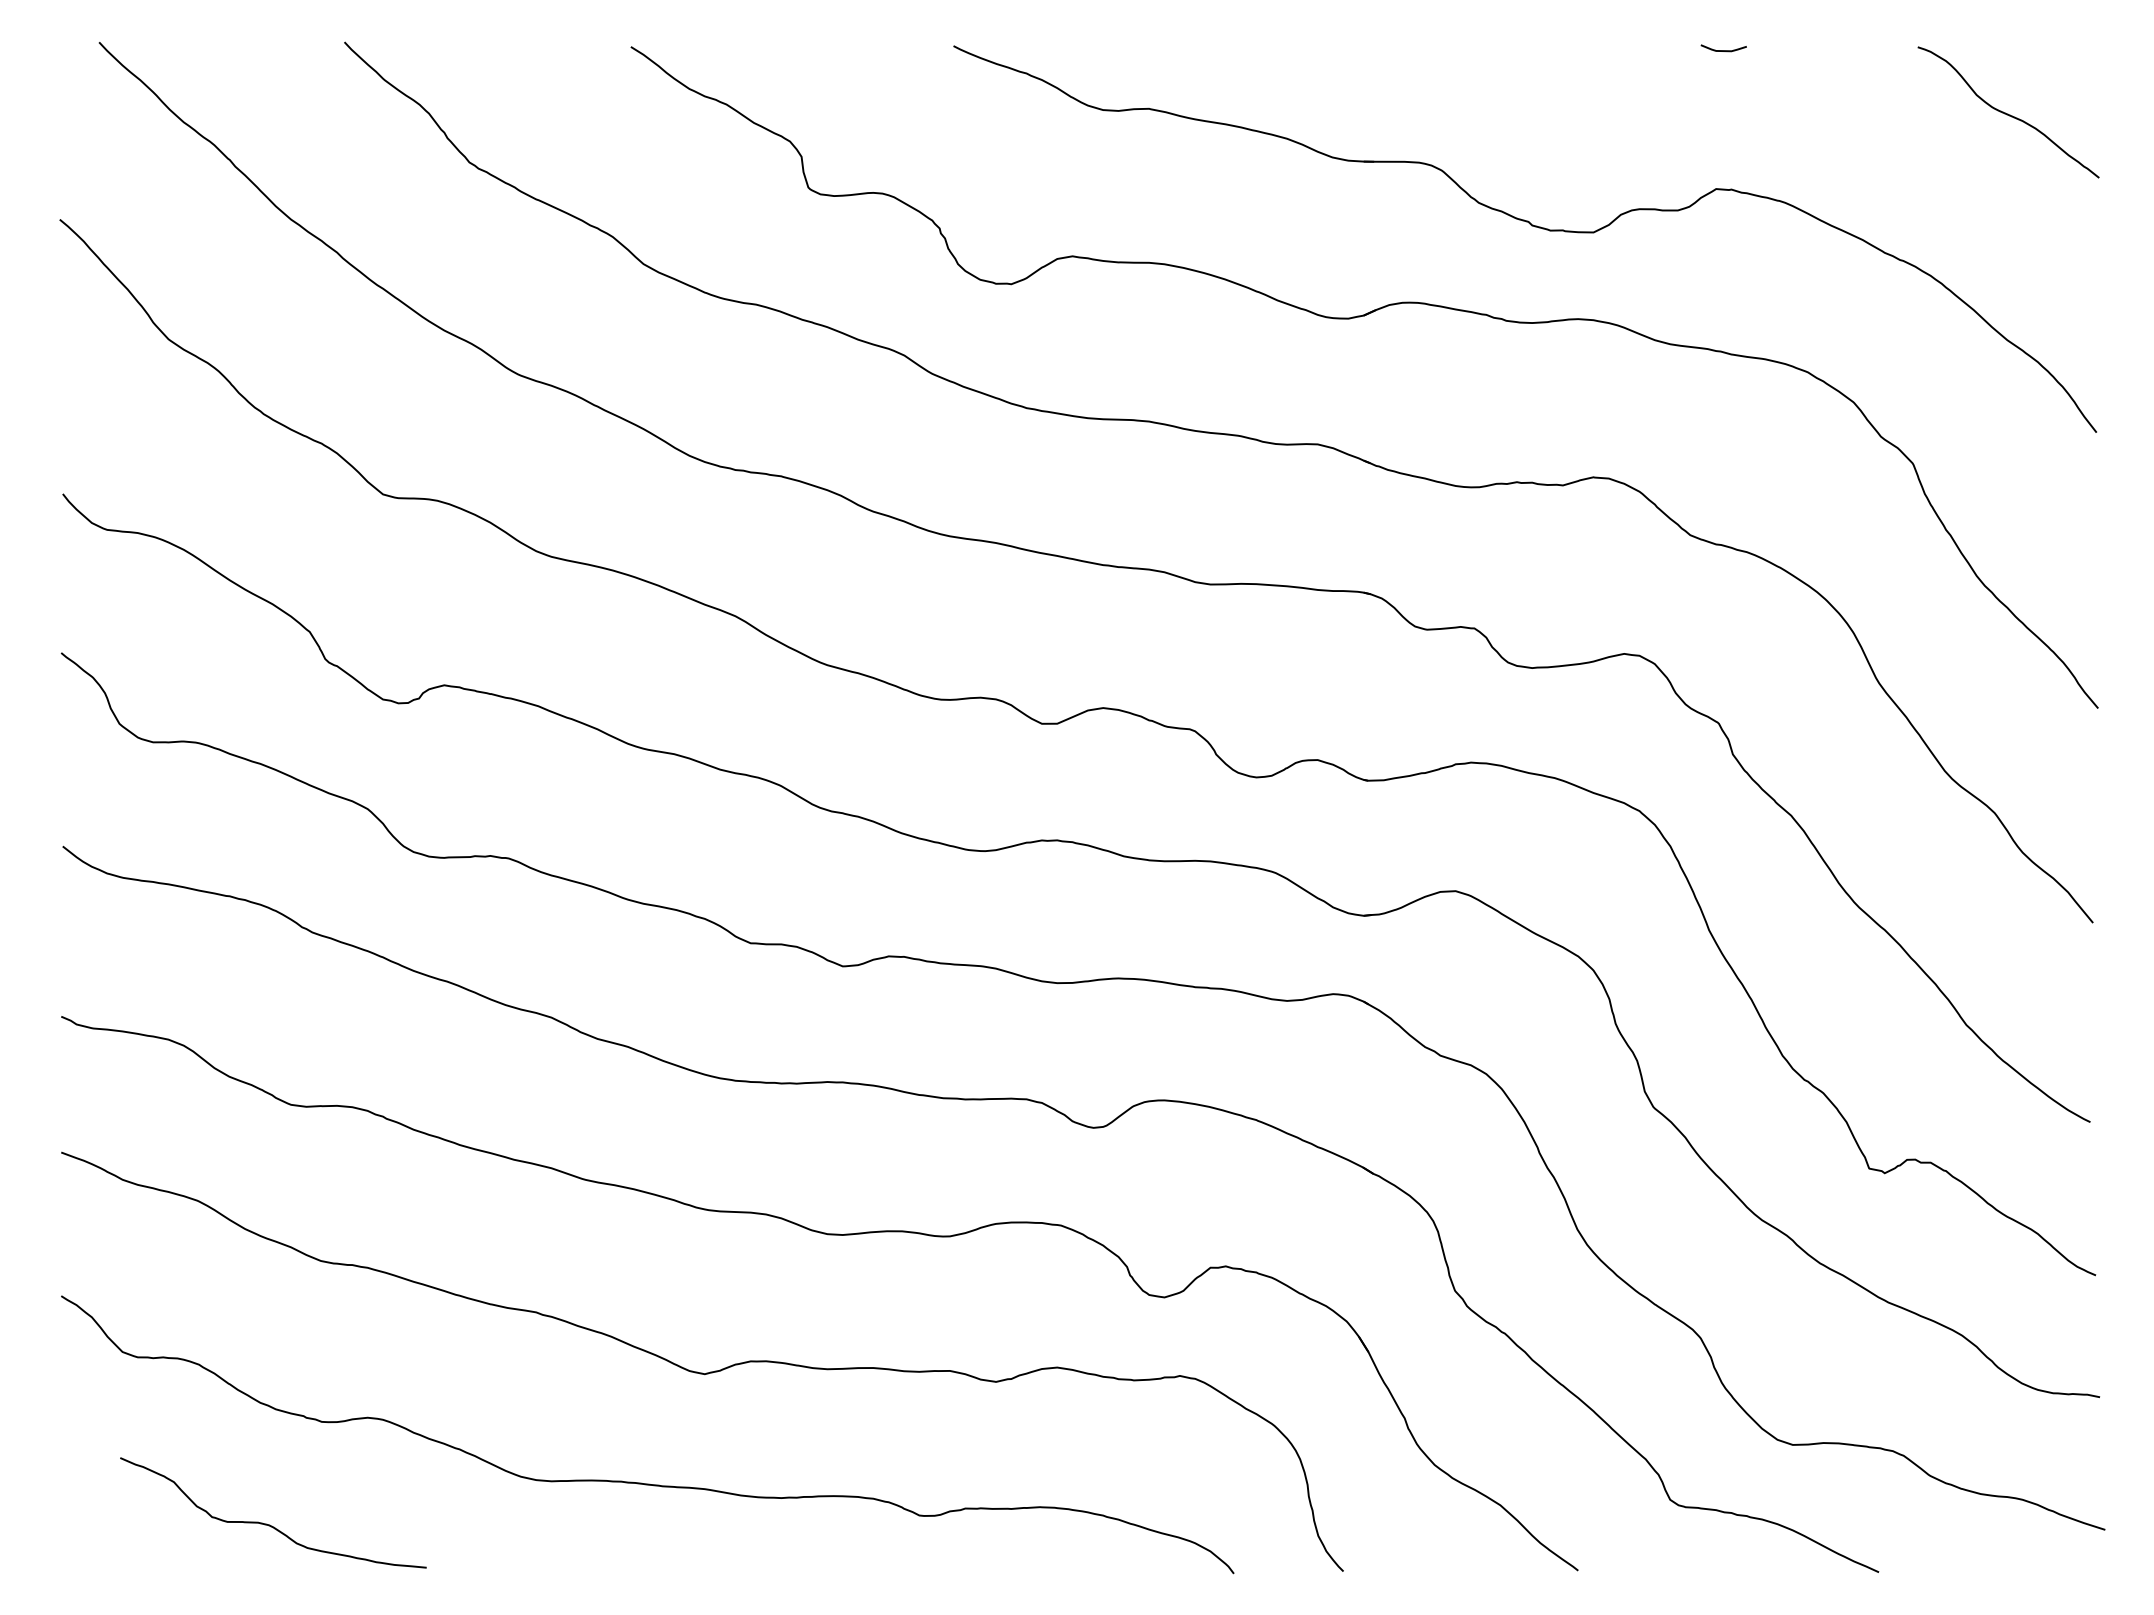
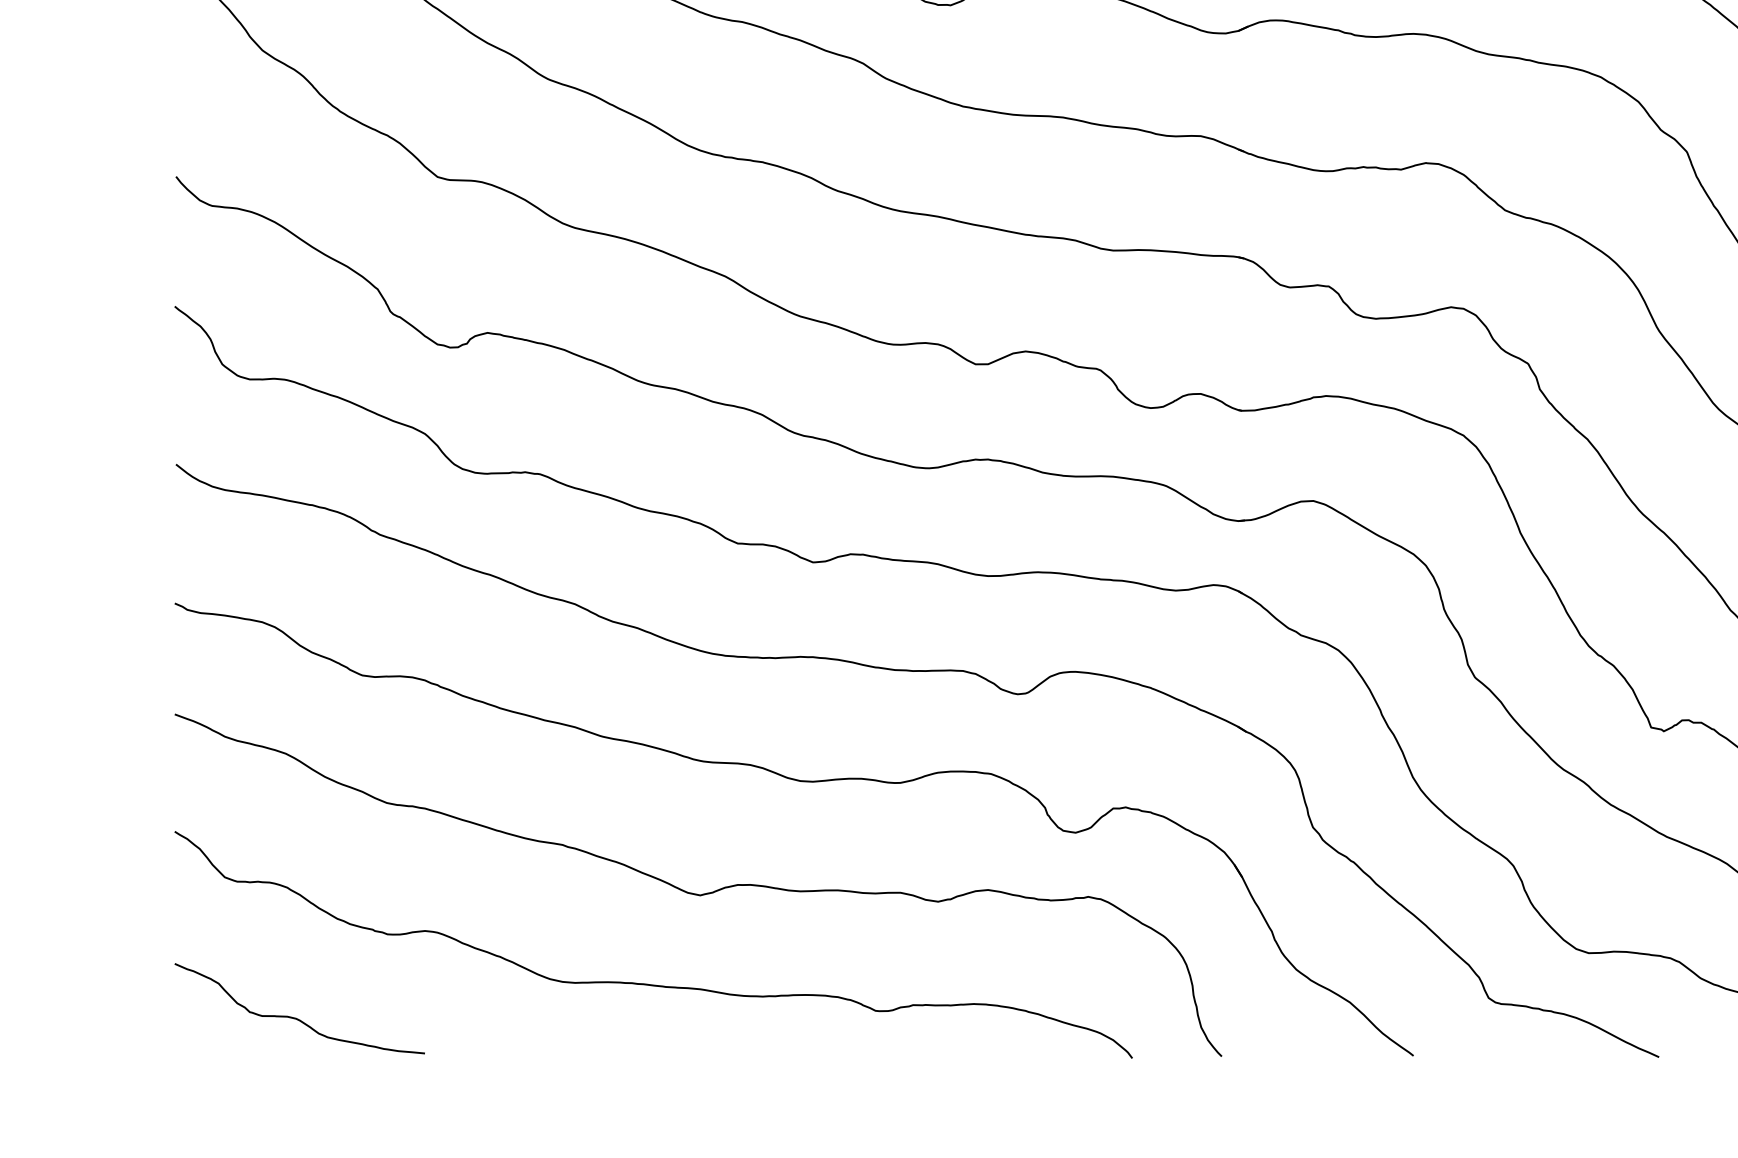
curve: (269, 1524) -> (296, 1018), moved

